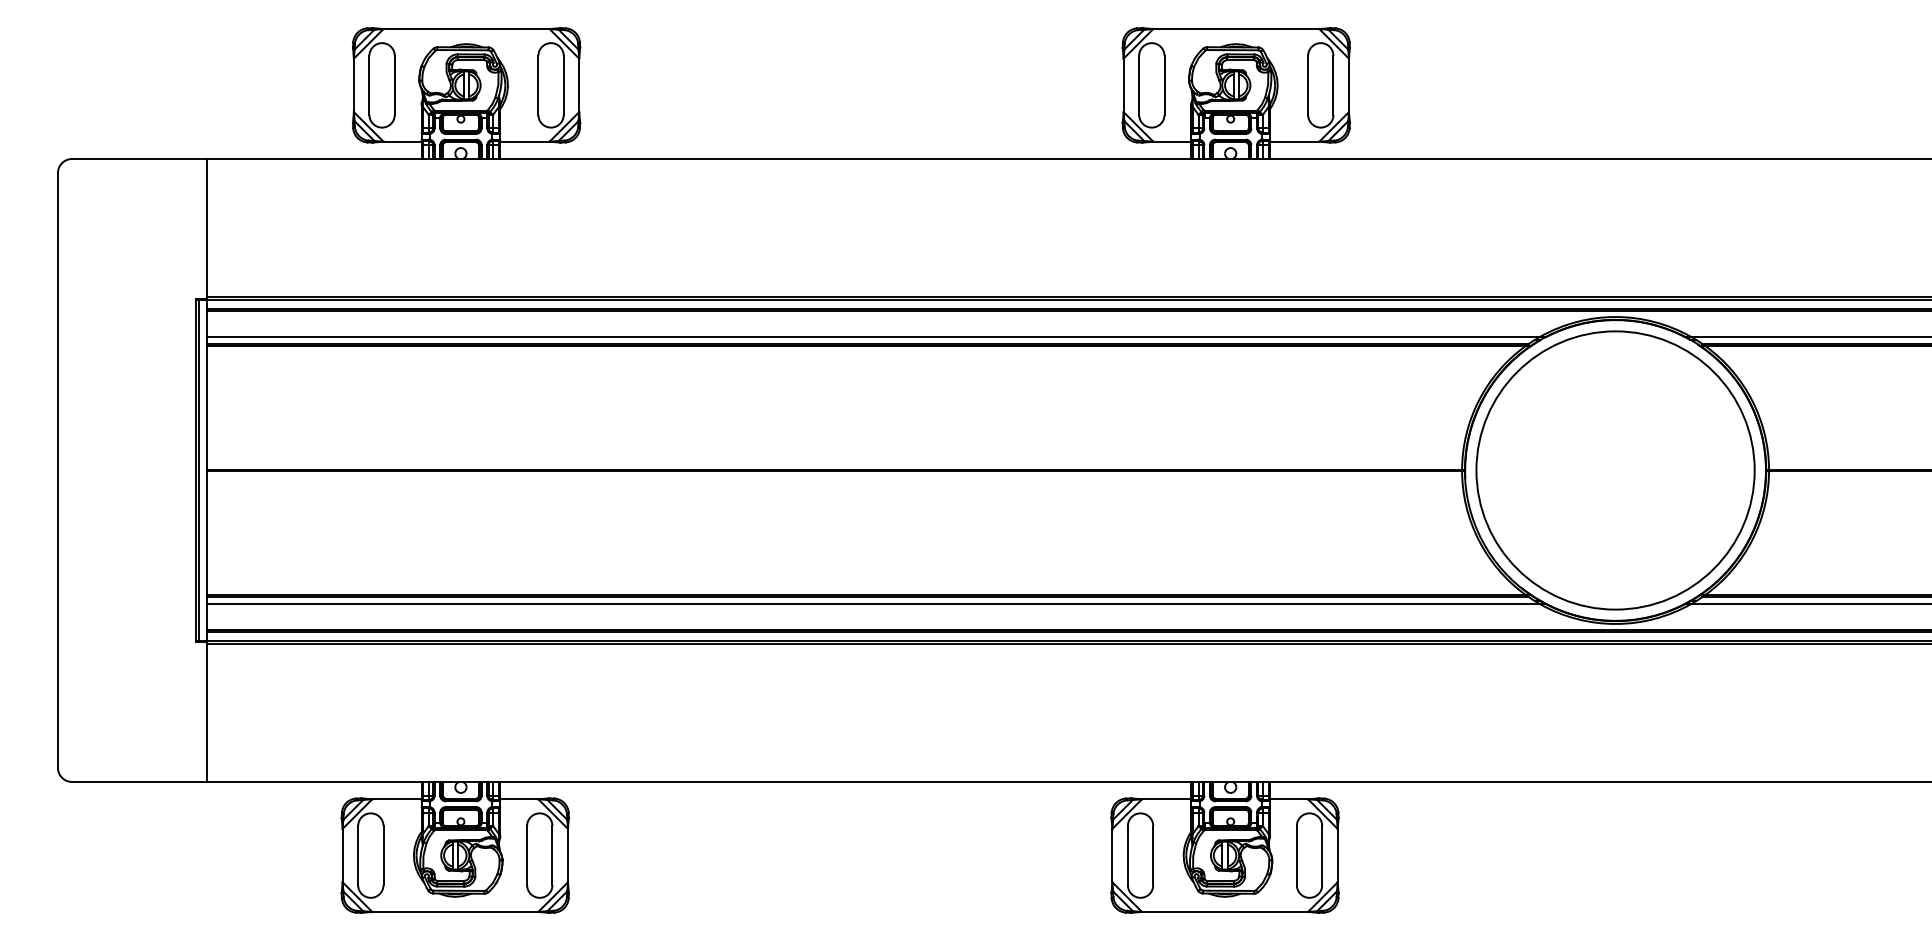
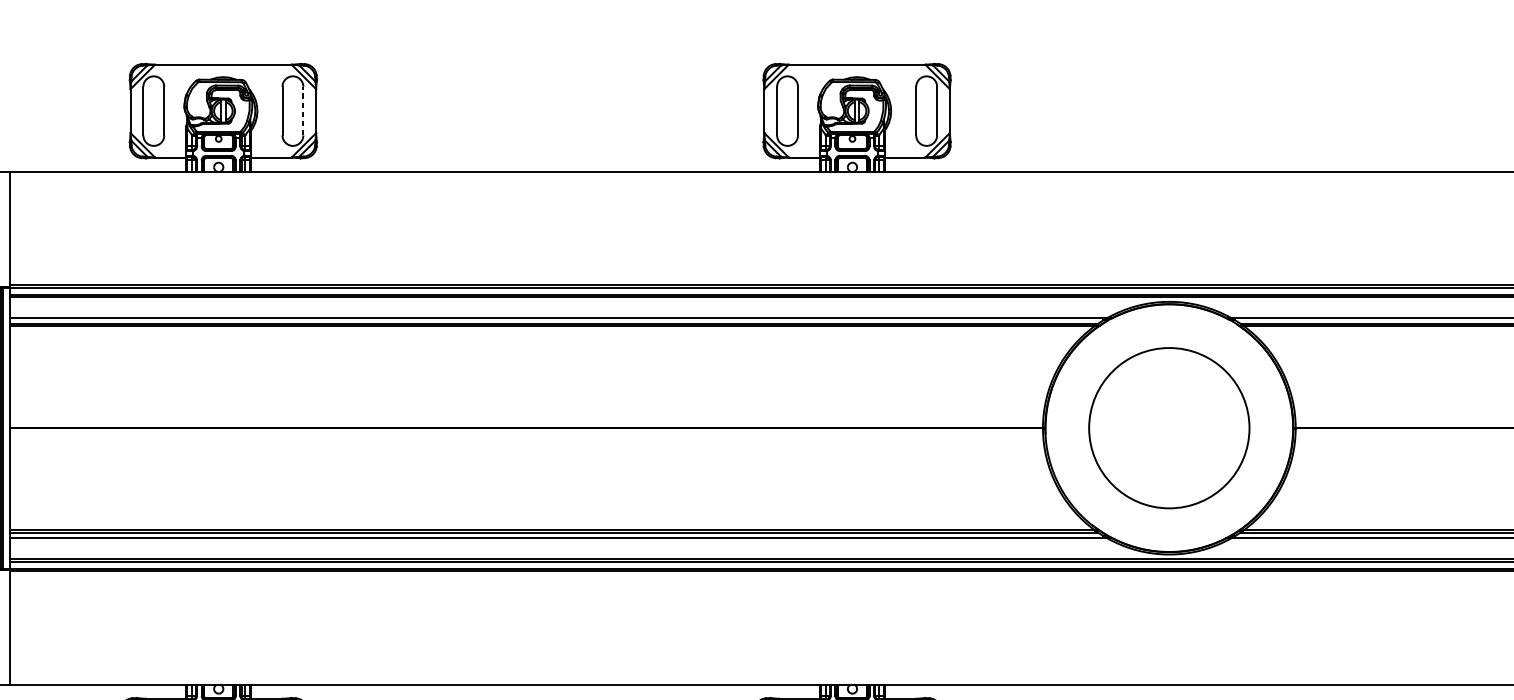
line: (563, 85) -> (303, 111), solid -> dashed
circle: (1615, 470) -> (1169, 428), size x0.7

